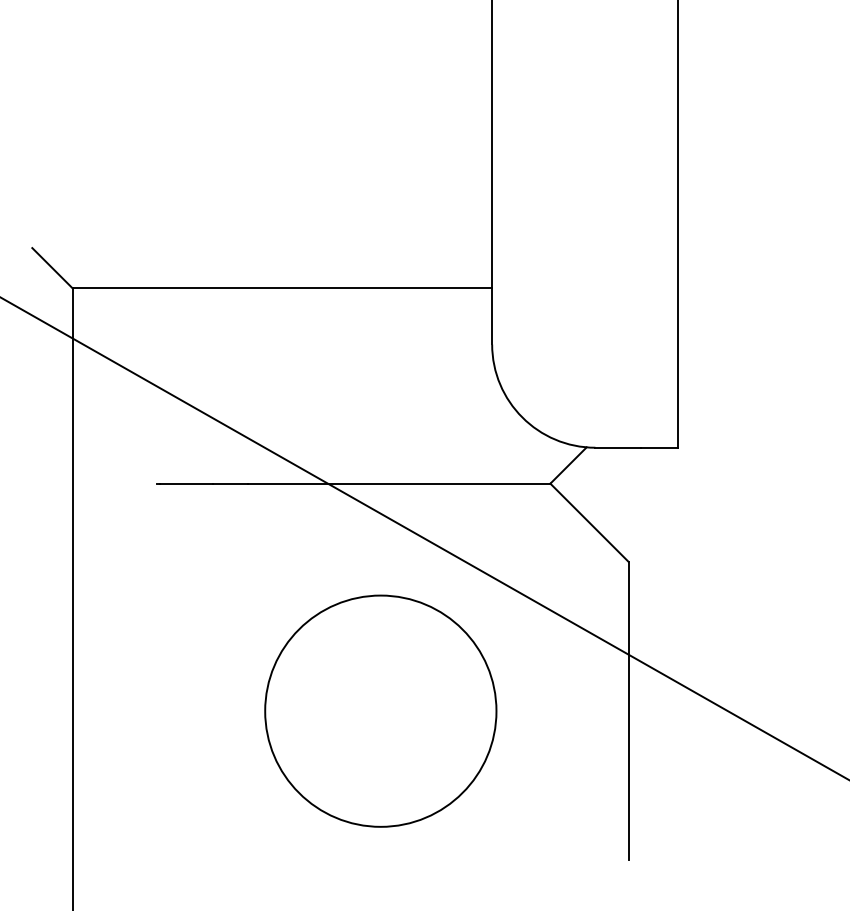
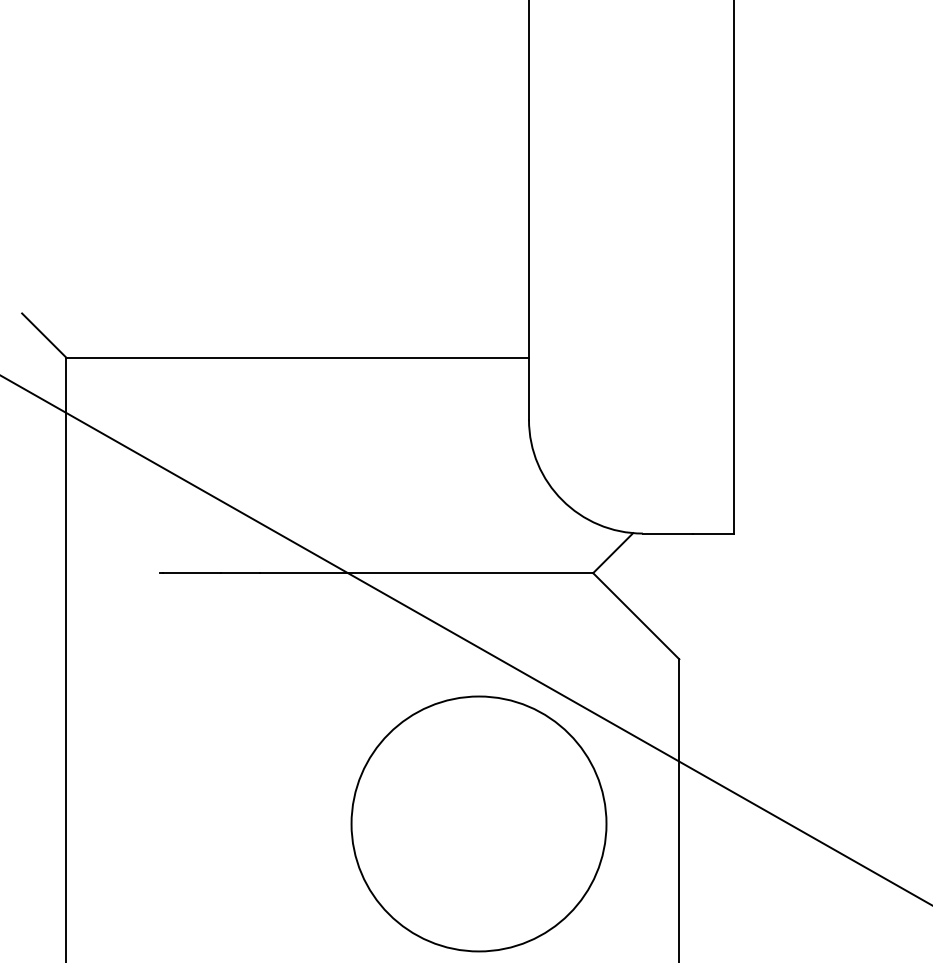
circle: (380, 710) -> (478, 823), moved

